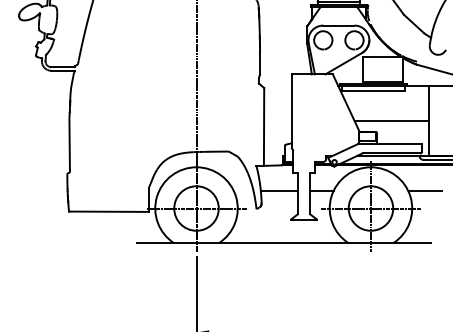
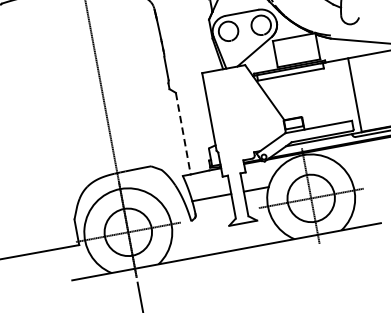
line: (391, 121) -> (315, 103), removed
line: (264, 126) -> (183, 133), solid -> dashed
line: (425, 190) -> (364, 168), removed

